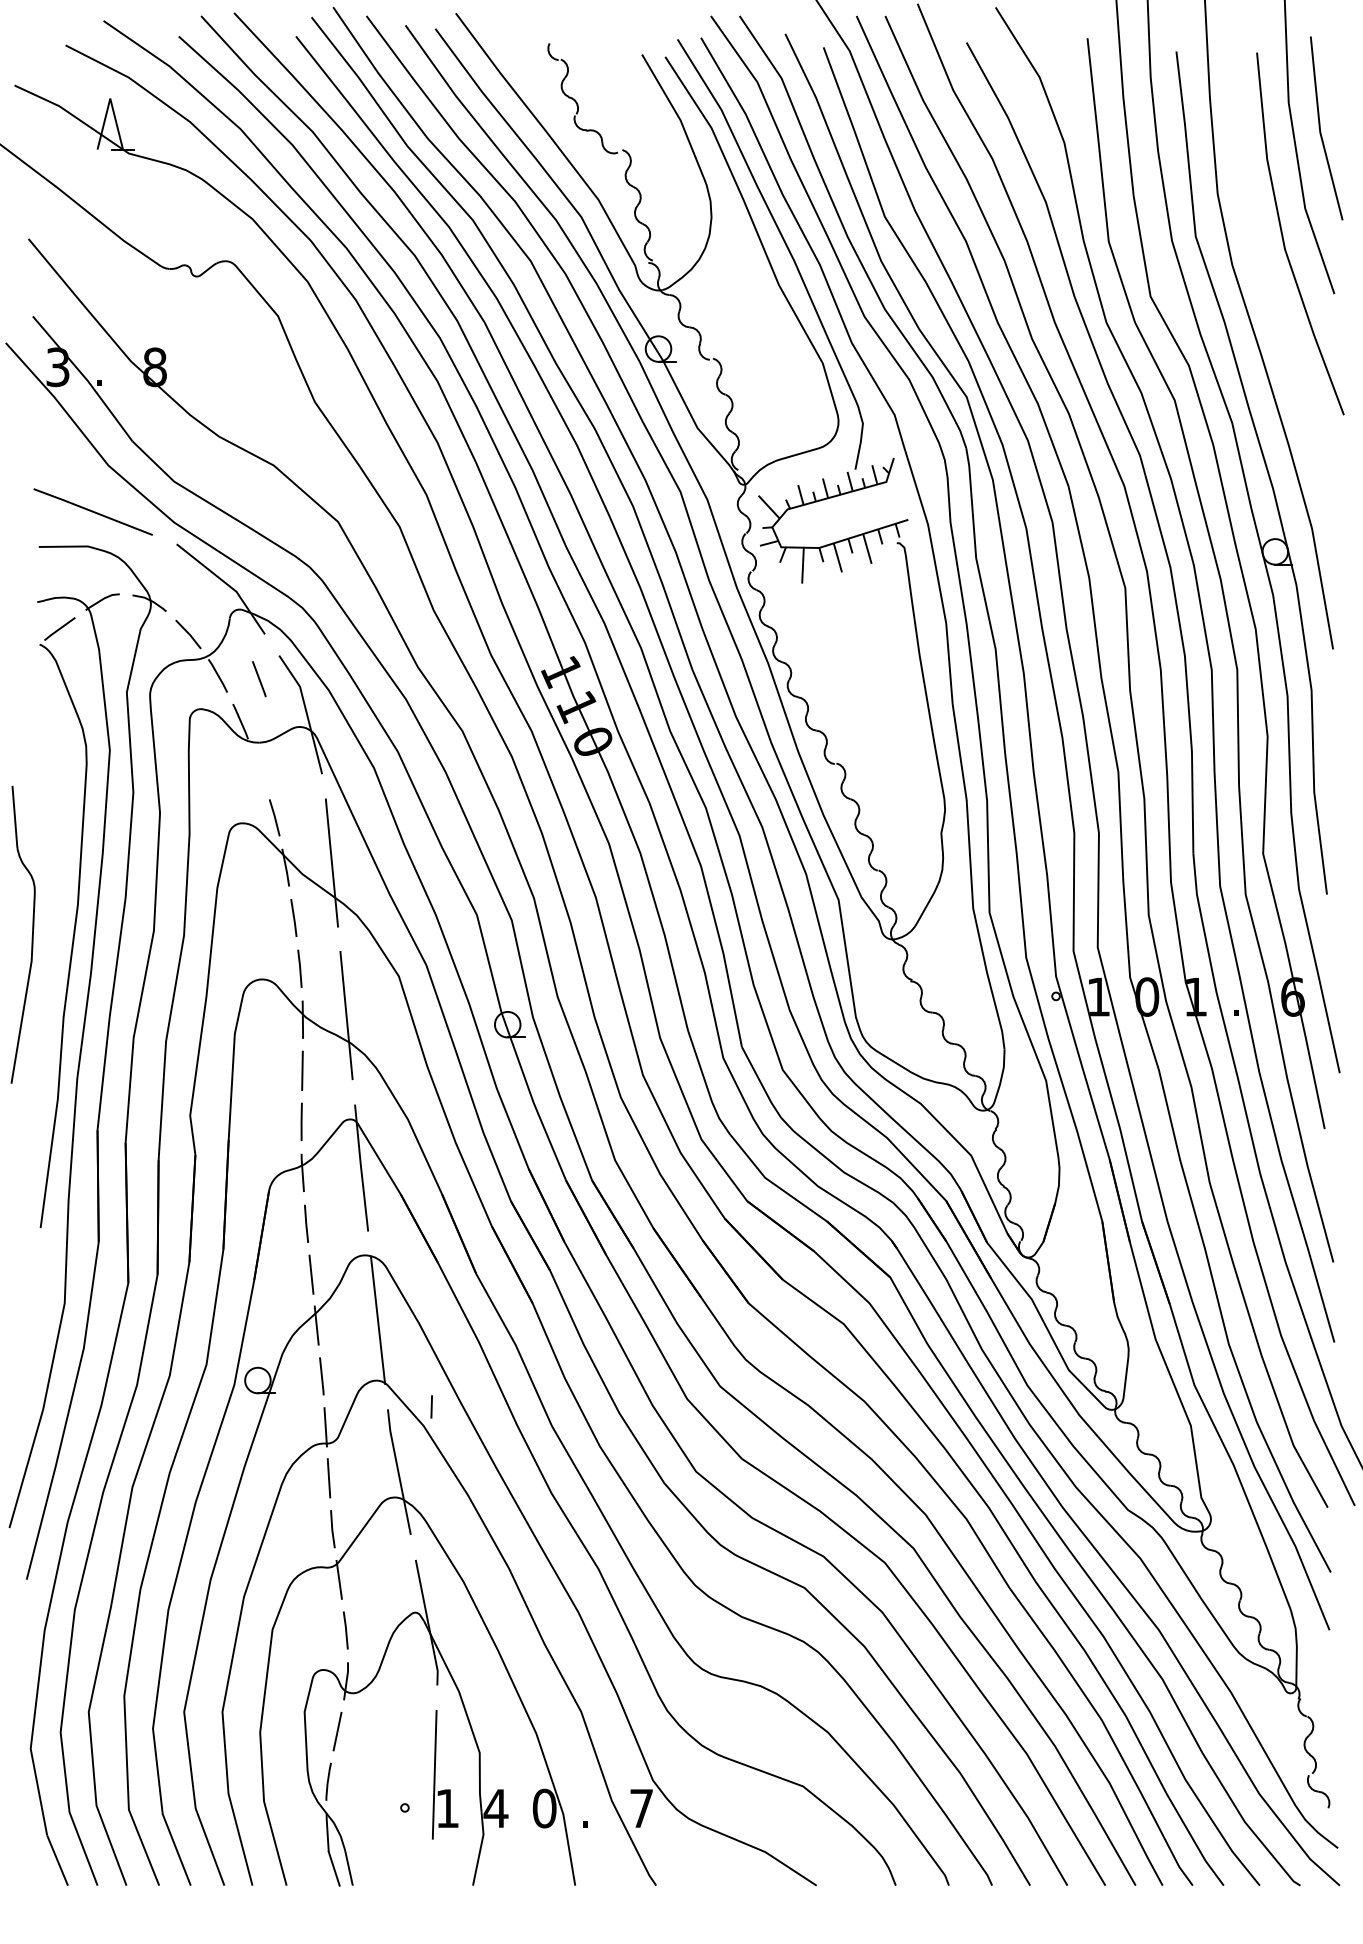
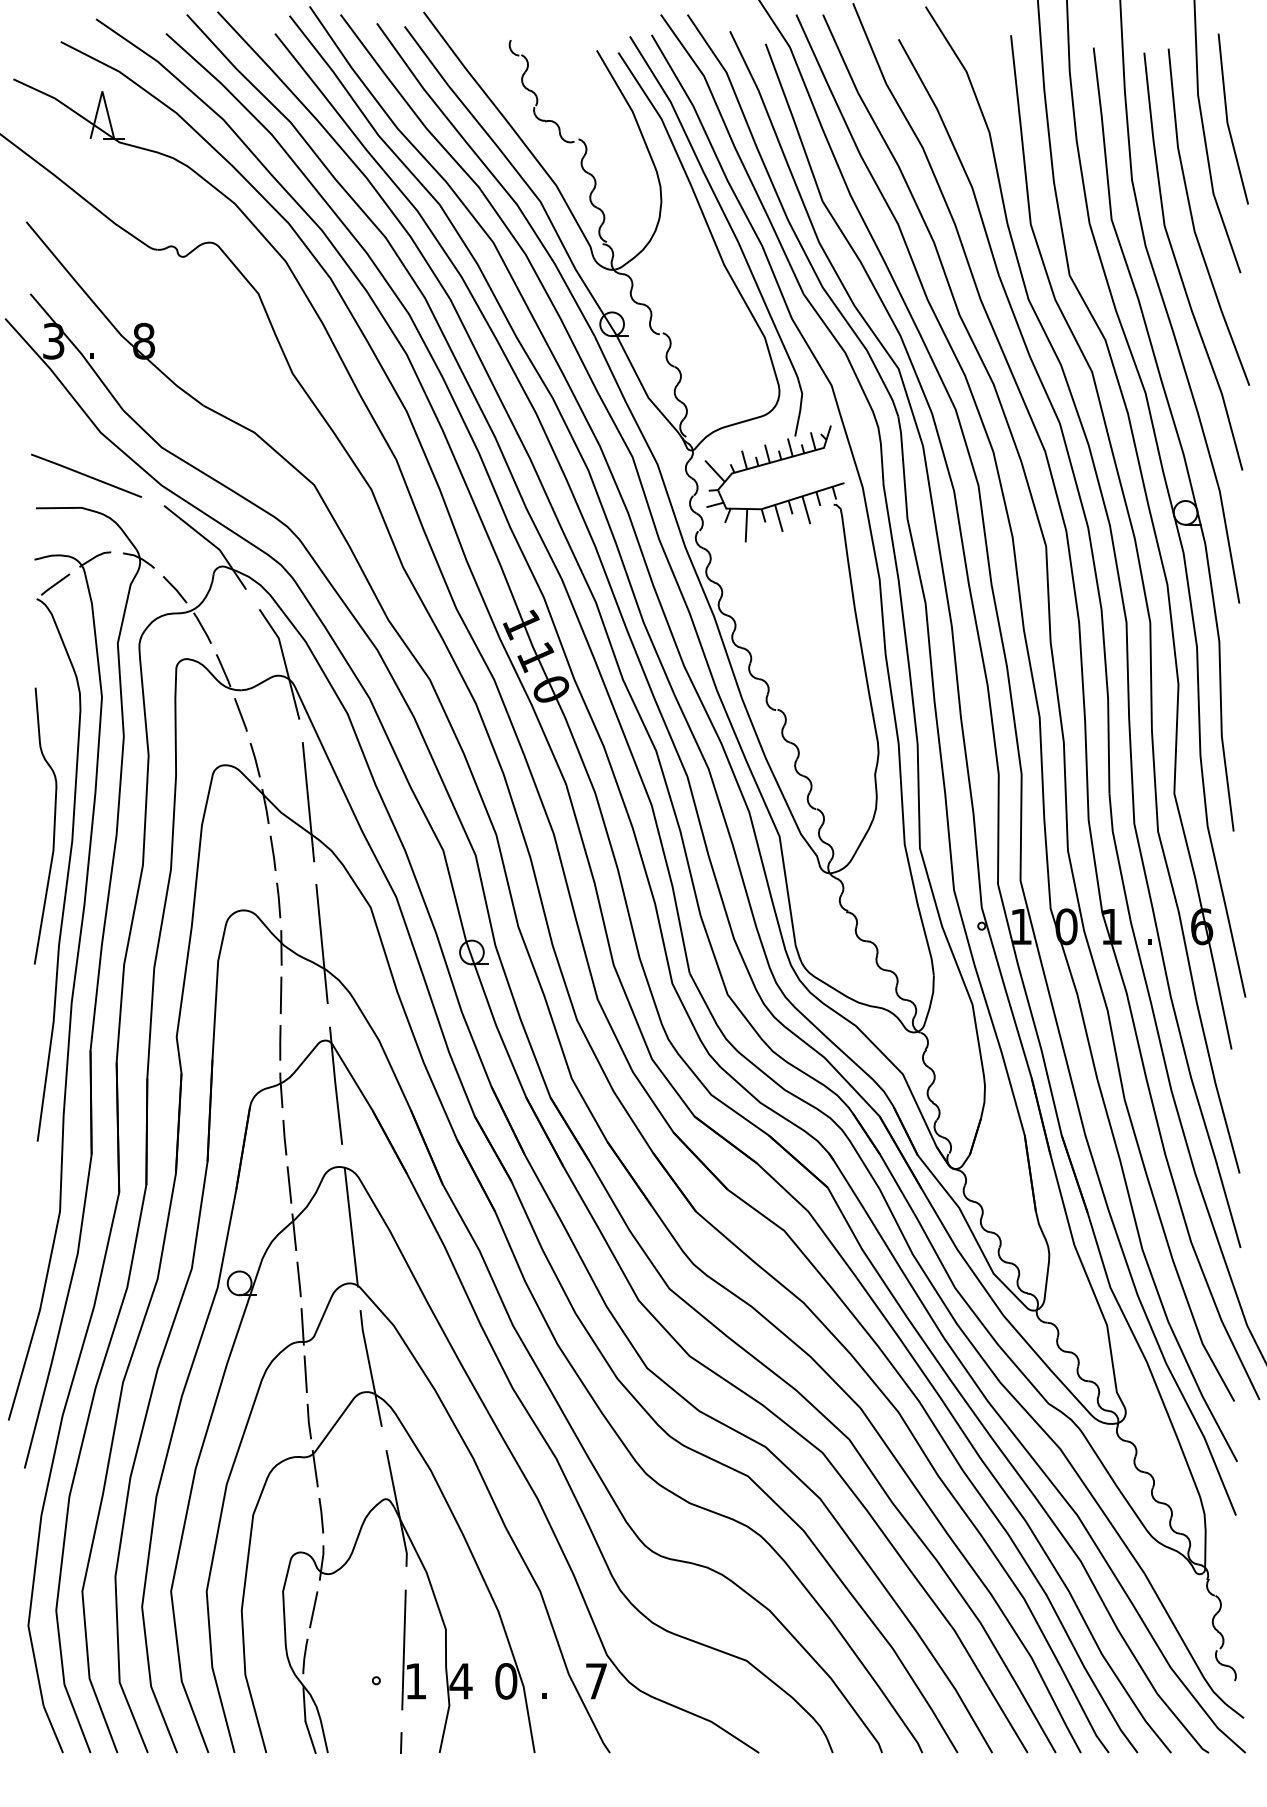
curve: (1267, 285) -> (1178, 265), added
line: (259, 679) -> (241, 715), moved
curve: (31, 936) -> (53, 827), moved
line: (431, 1406) -> (401, 1742), moved

